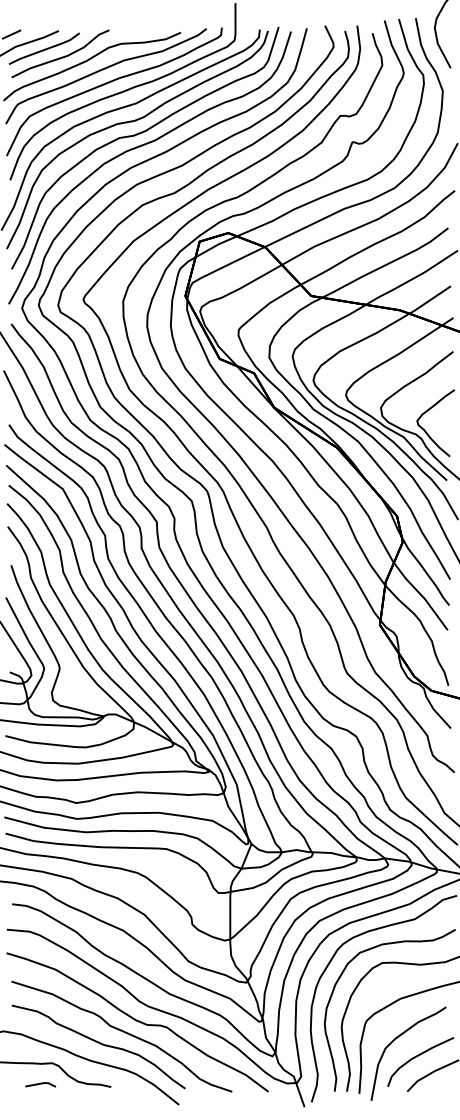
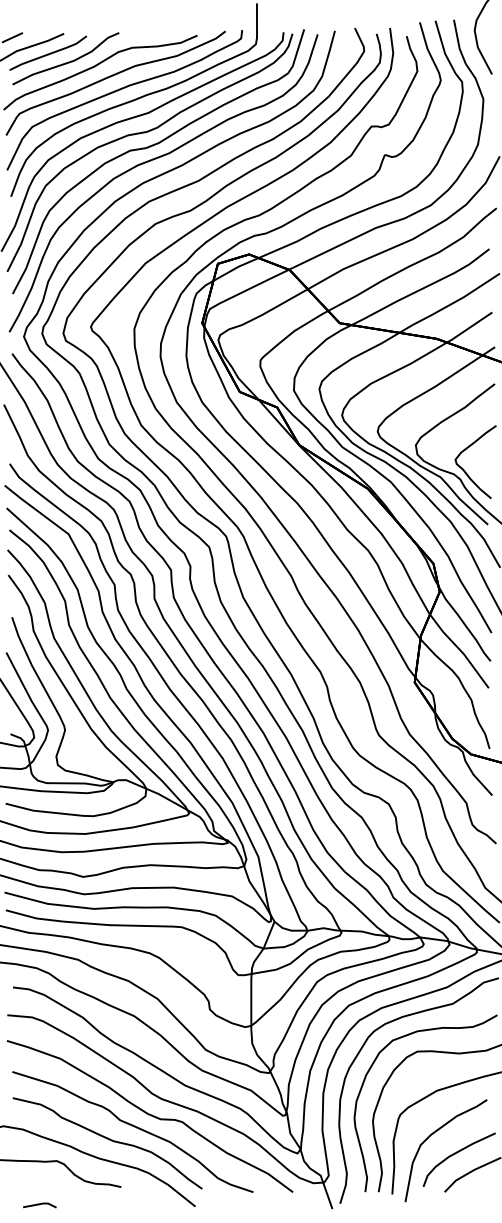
line: (40, 1084) -> (39, 1205), moved

